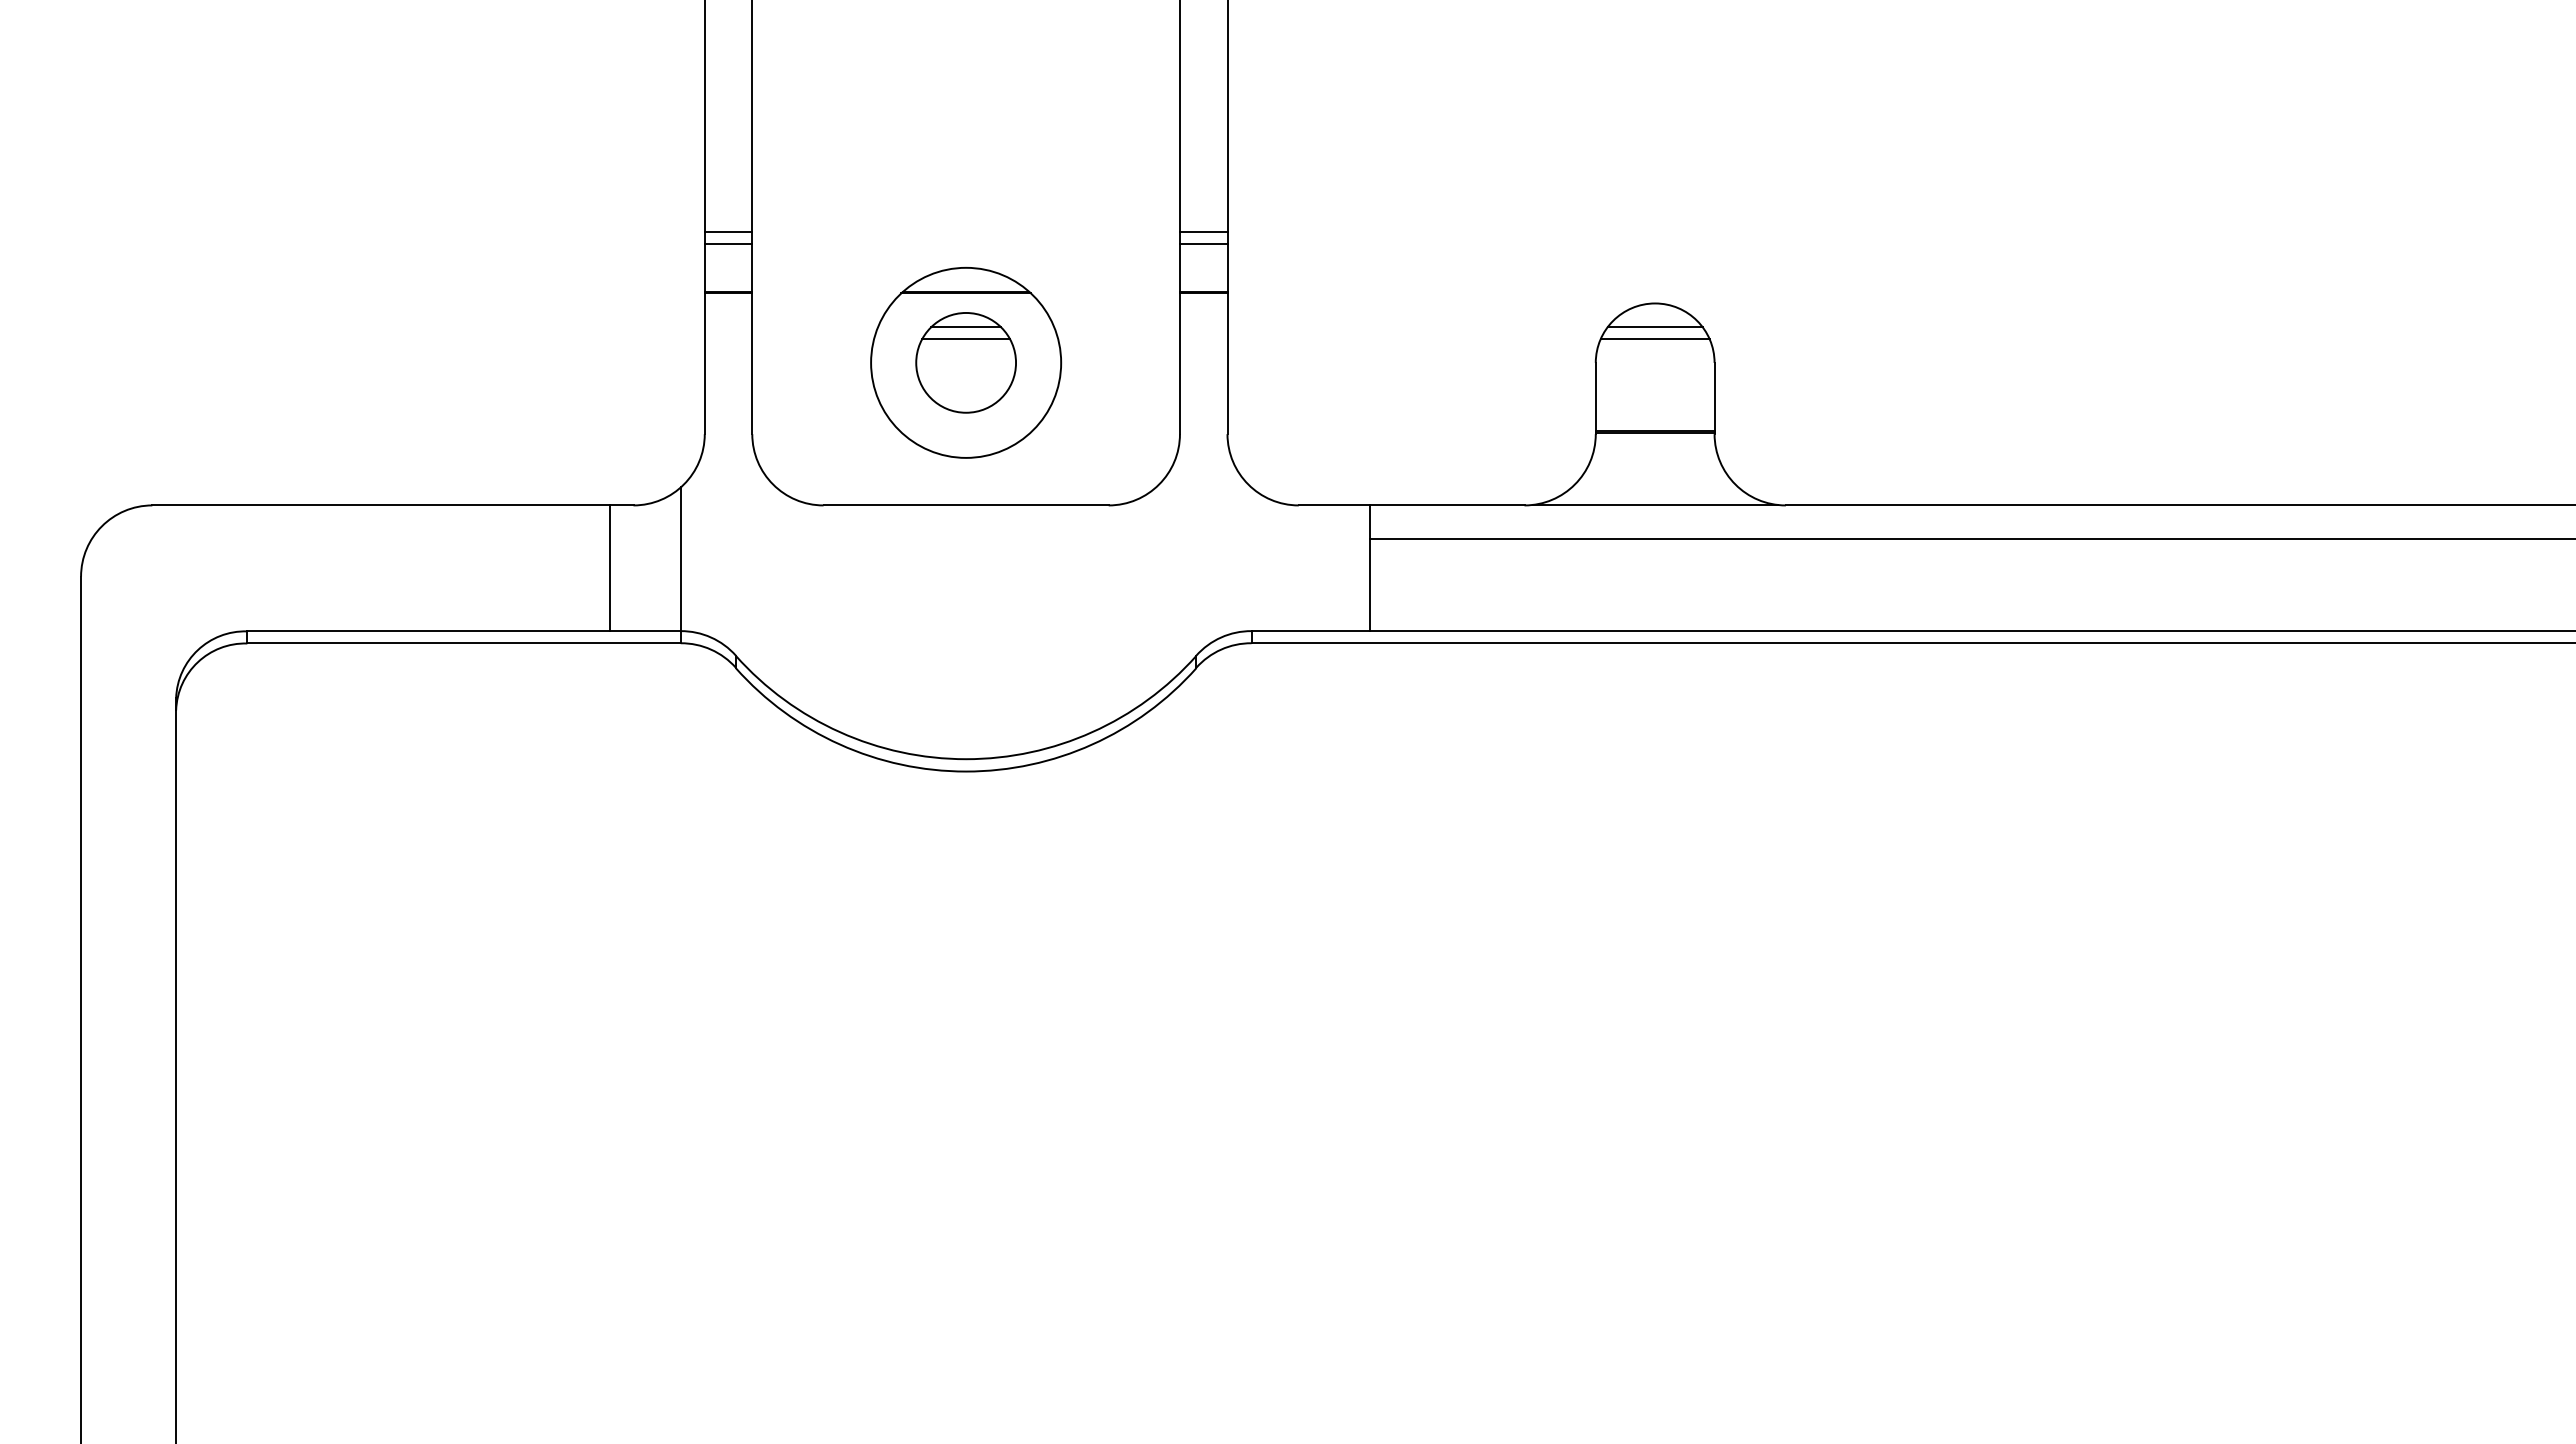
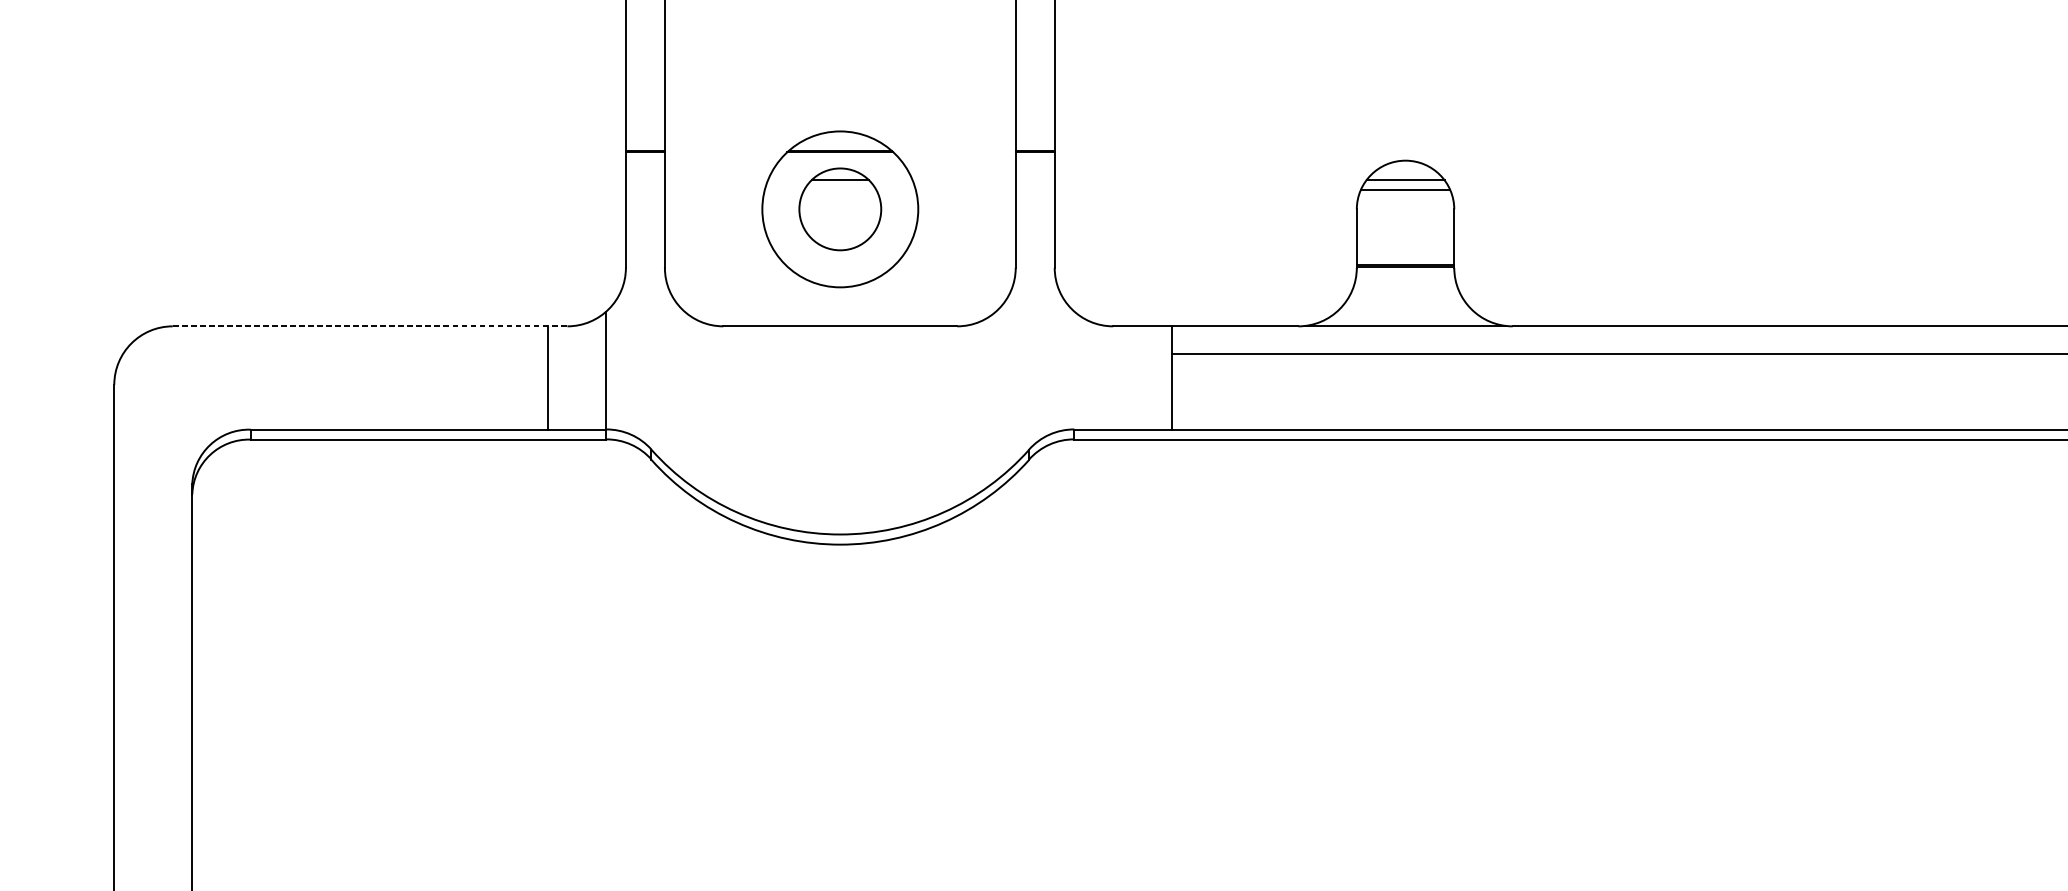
line: (728, 232) -> (645, 102), removed
line: (1203, 232) -> (1035, 102), removed
line: (728, 244) -> (645, 112), removed
line: (1203, 244) -> (1035, 112), removed
line: (965, 339) -> (839, 190), removed
line: (392, 505) -> (369, 326), solid -> dashed

